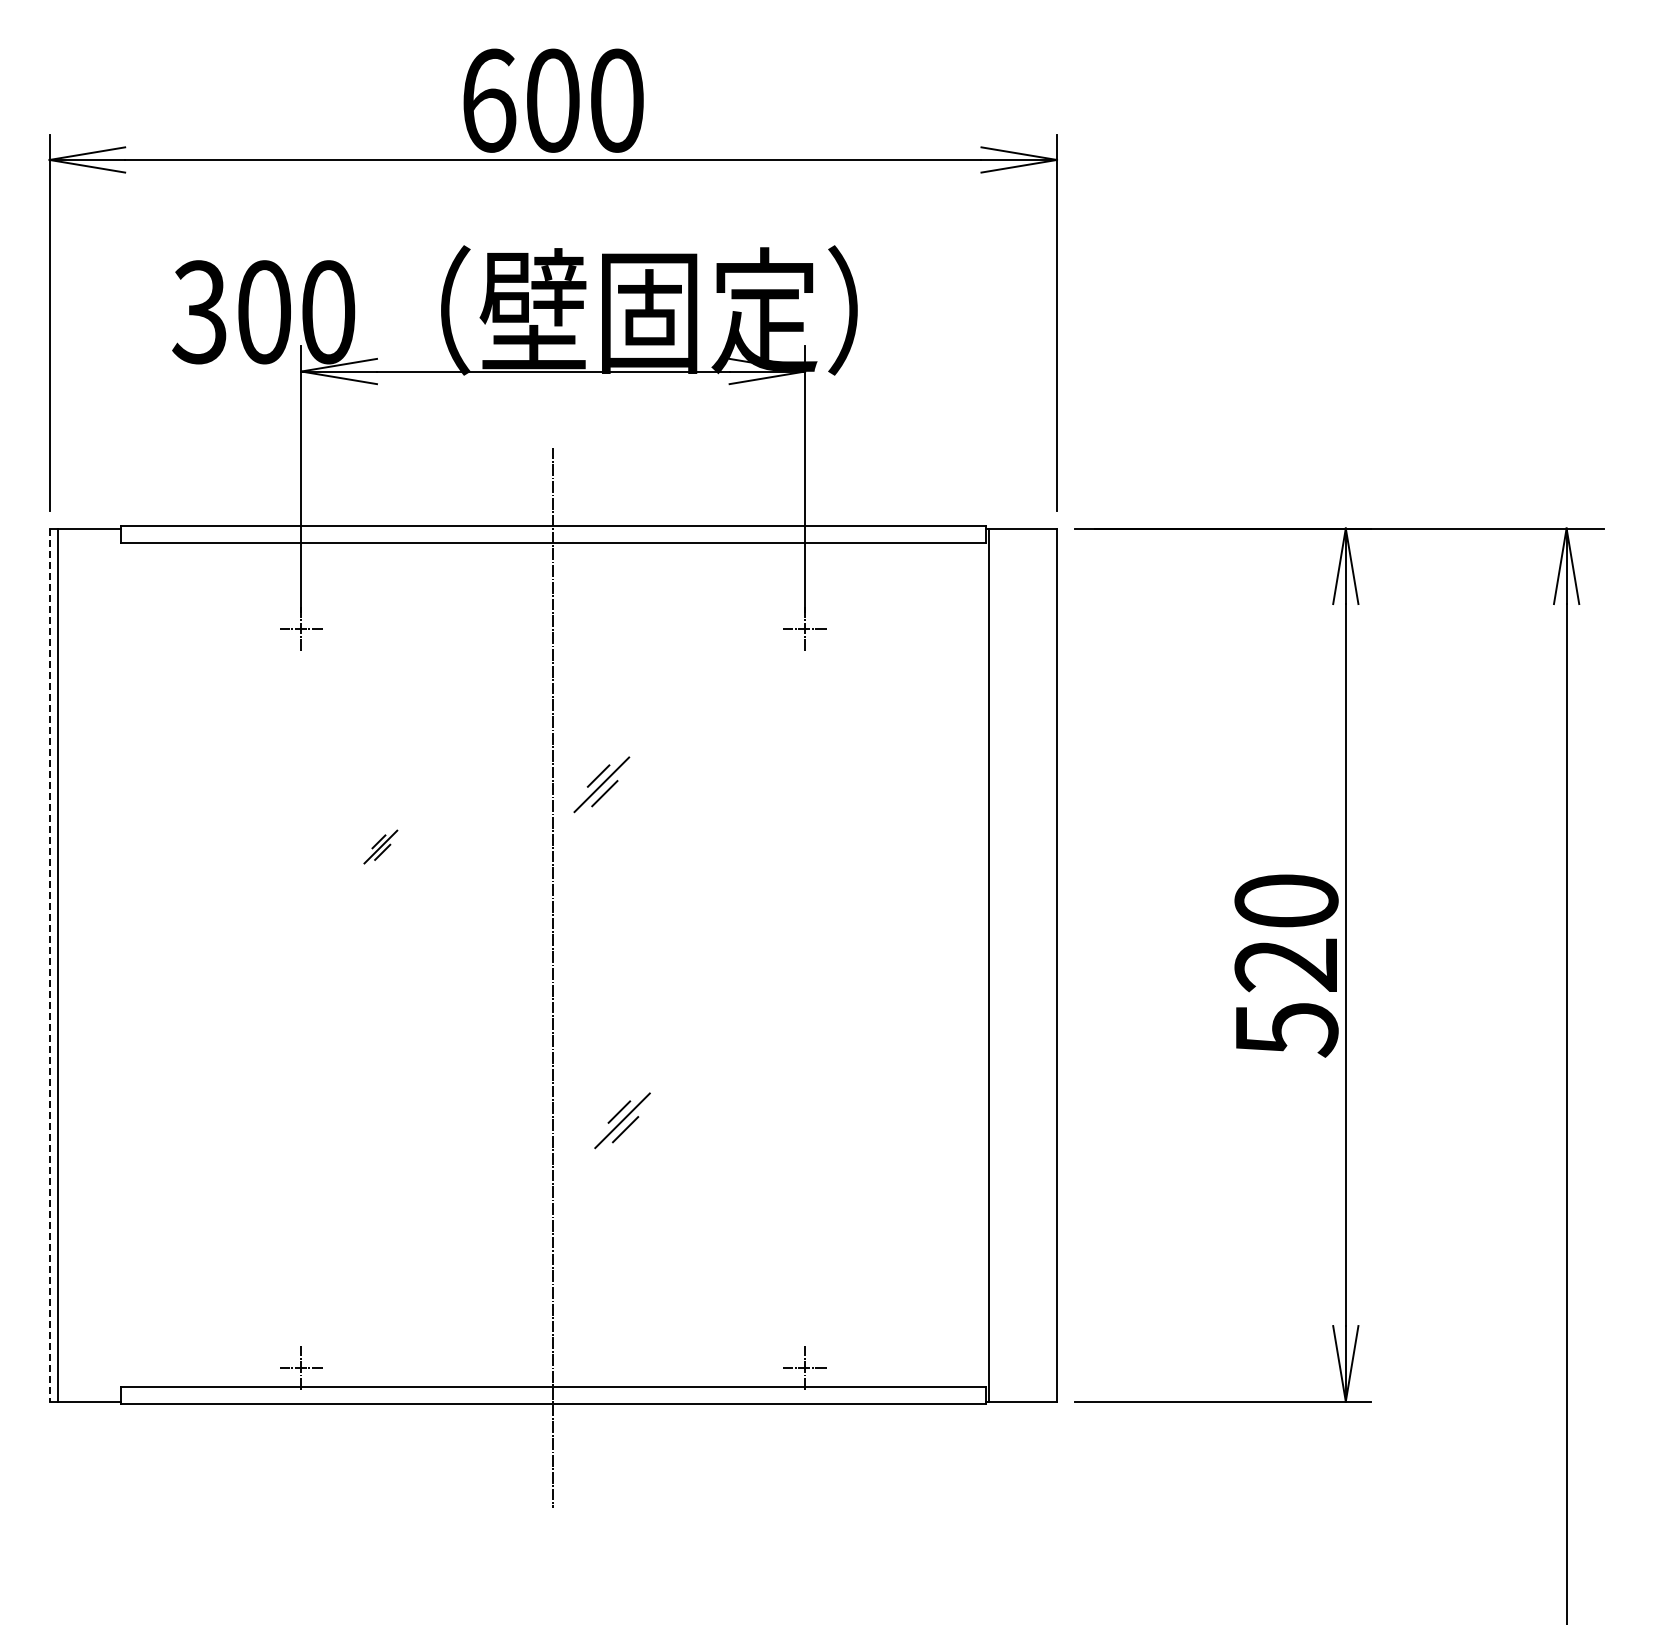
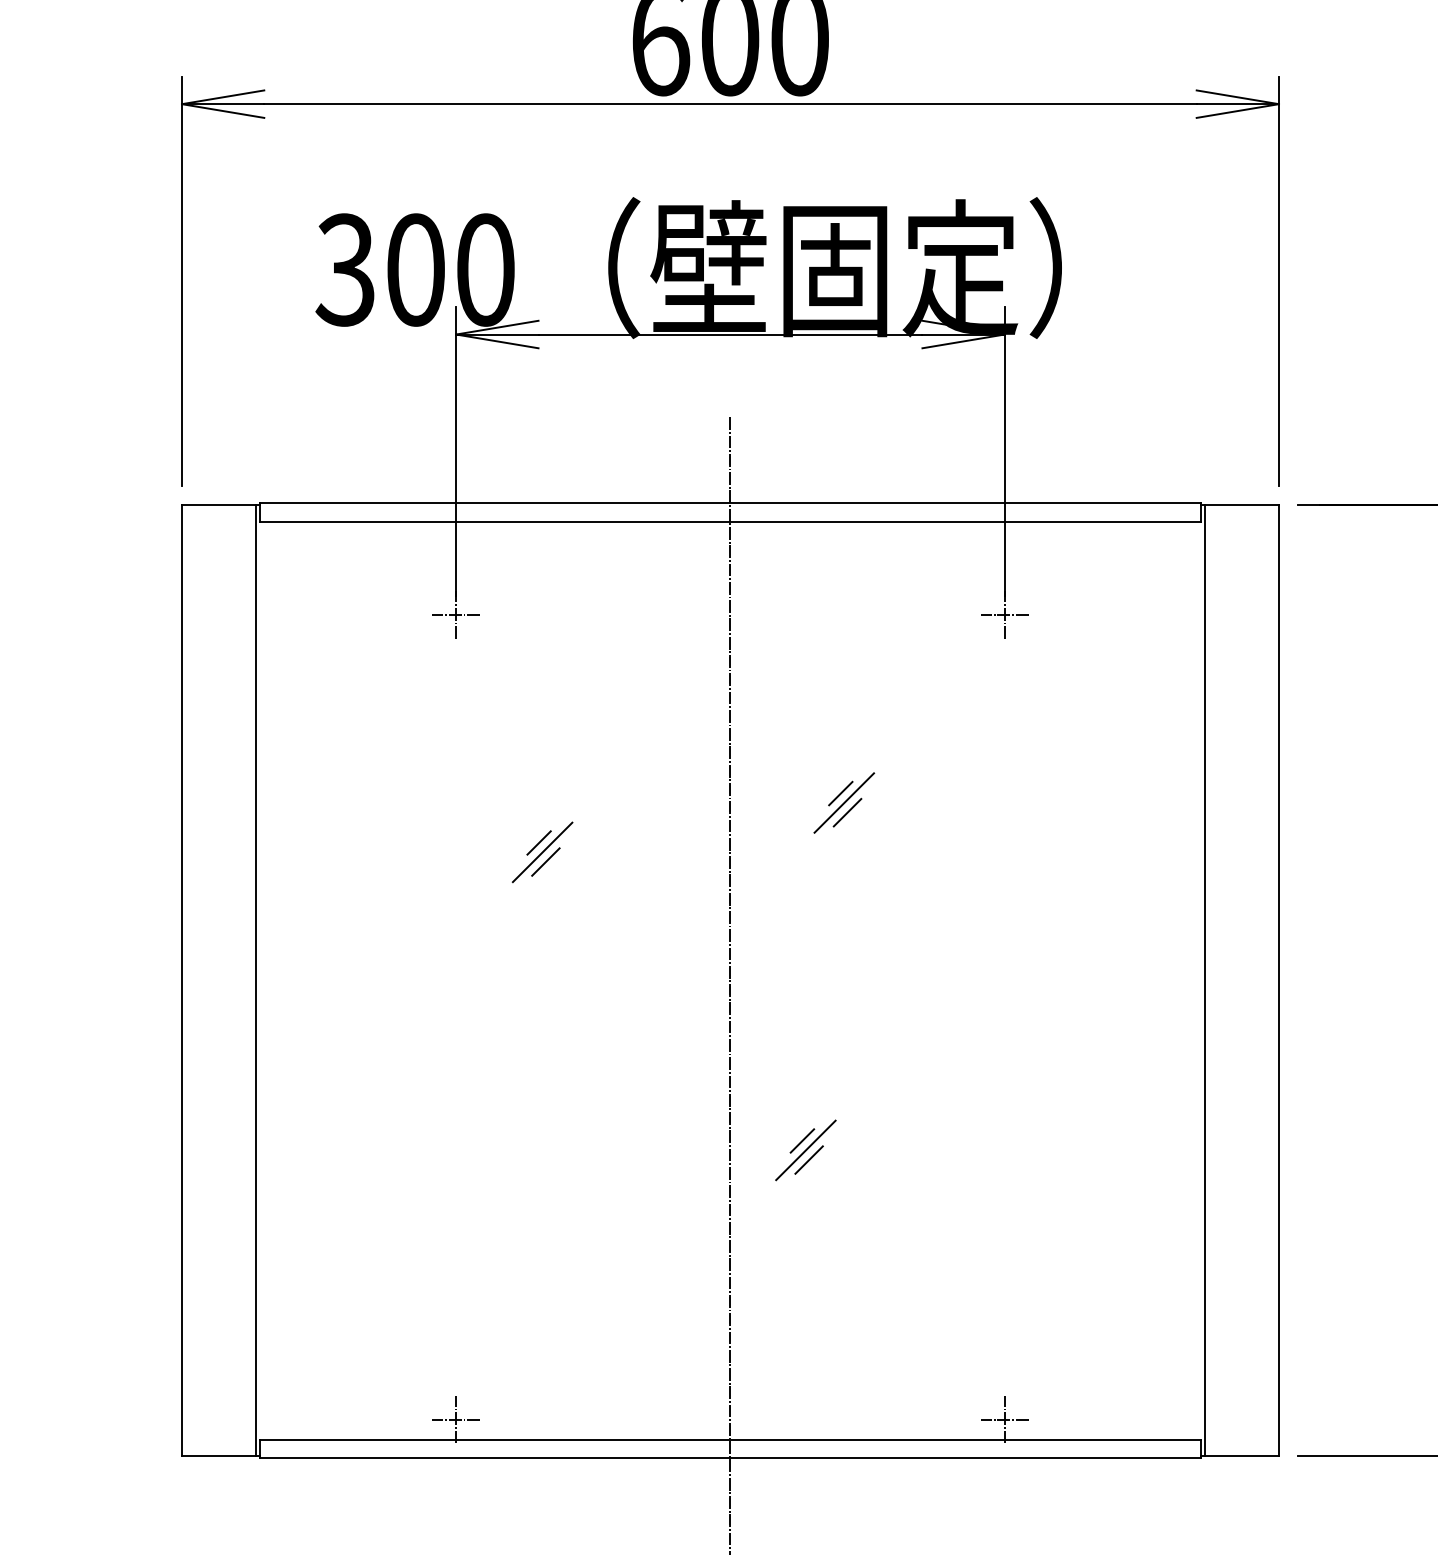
part: (601, 784) -> (843, 802), moved
part: (380, 846) -> (542, 851), size x1.67
line: (57, 964) -> (255, 980), moved
line: (49, 965) -> (181, 981), dashed -> solid

